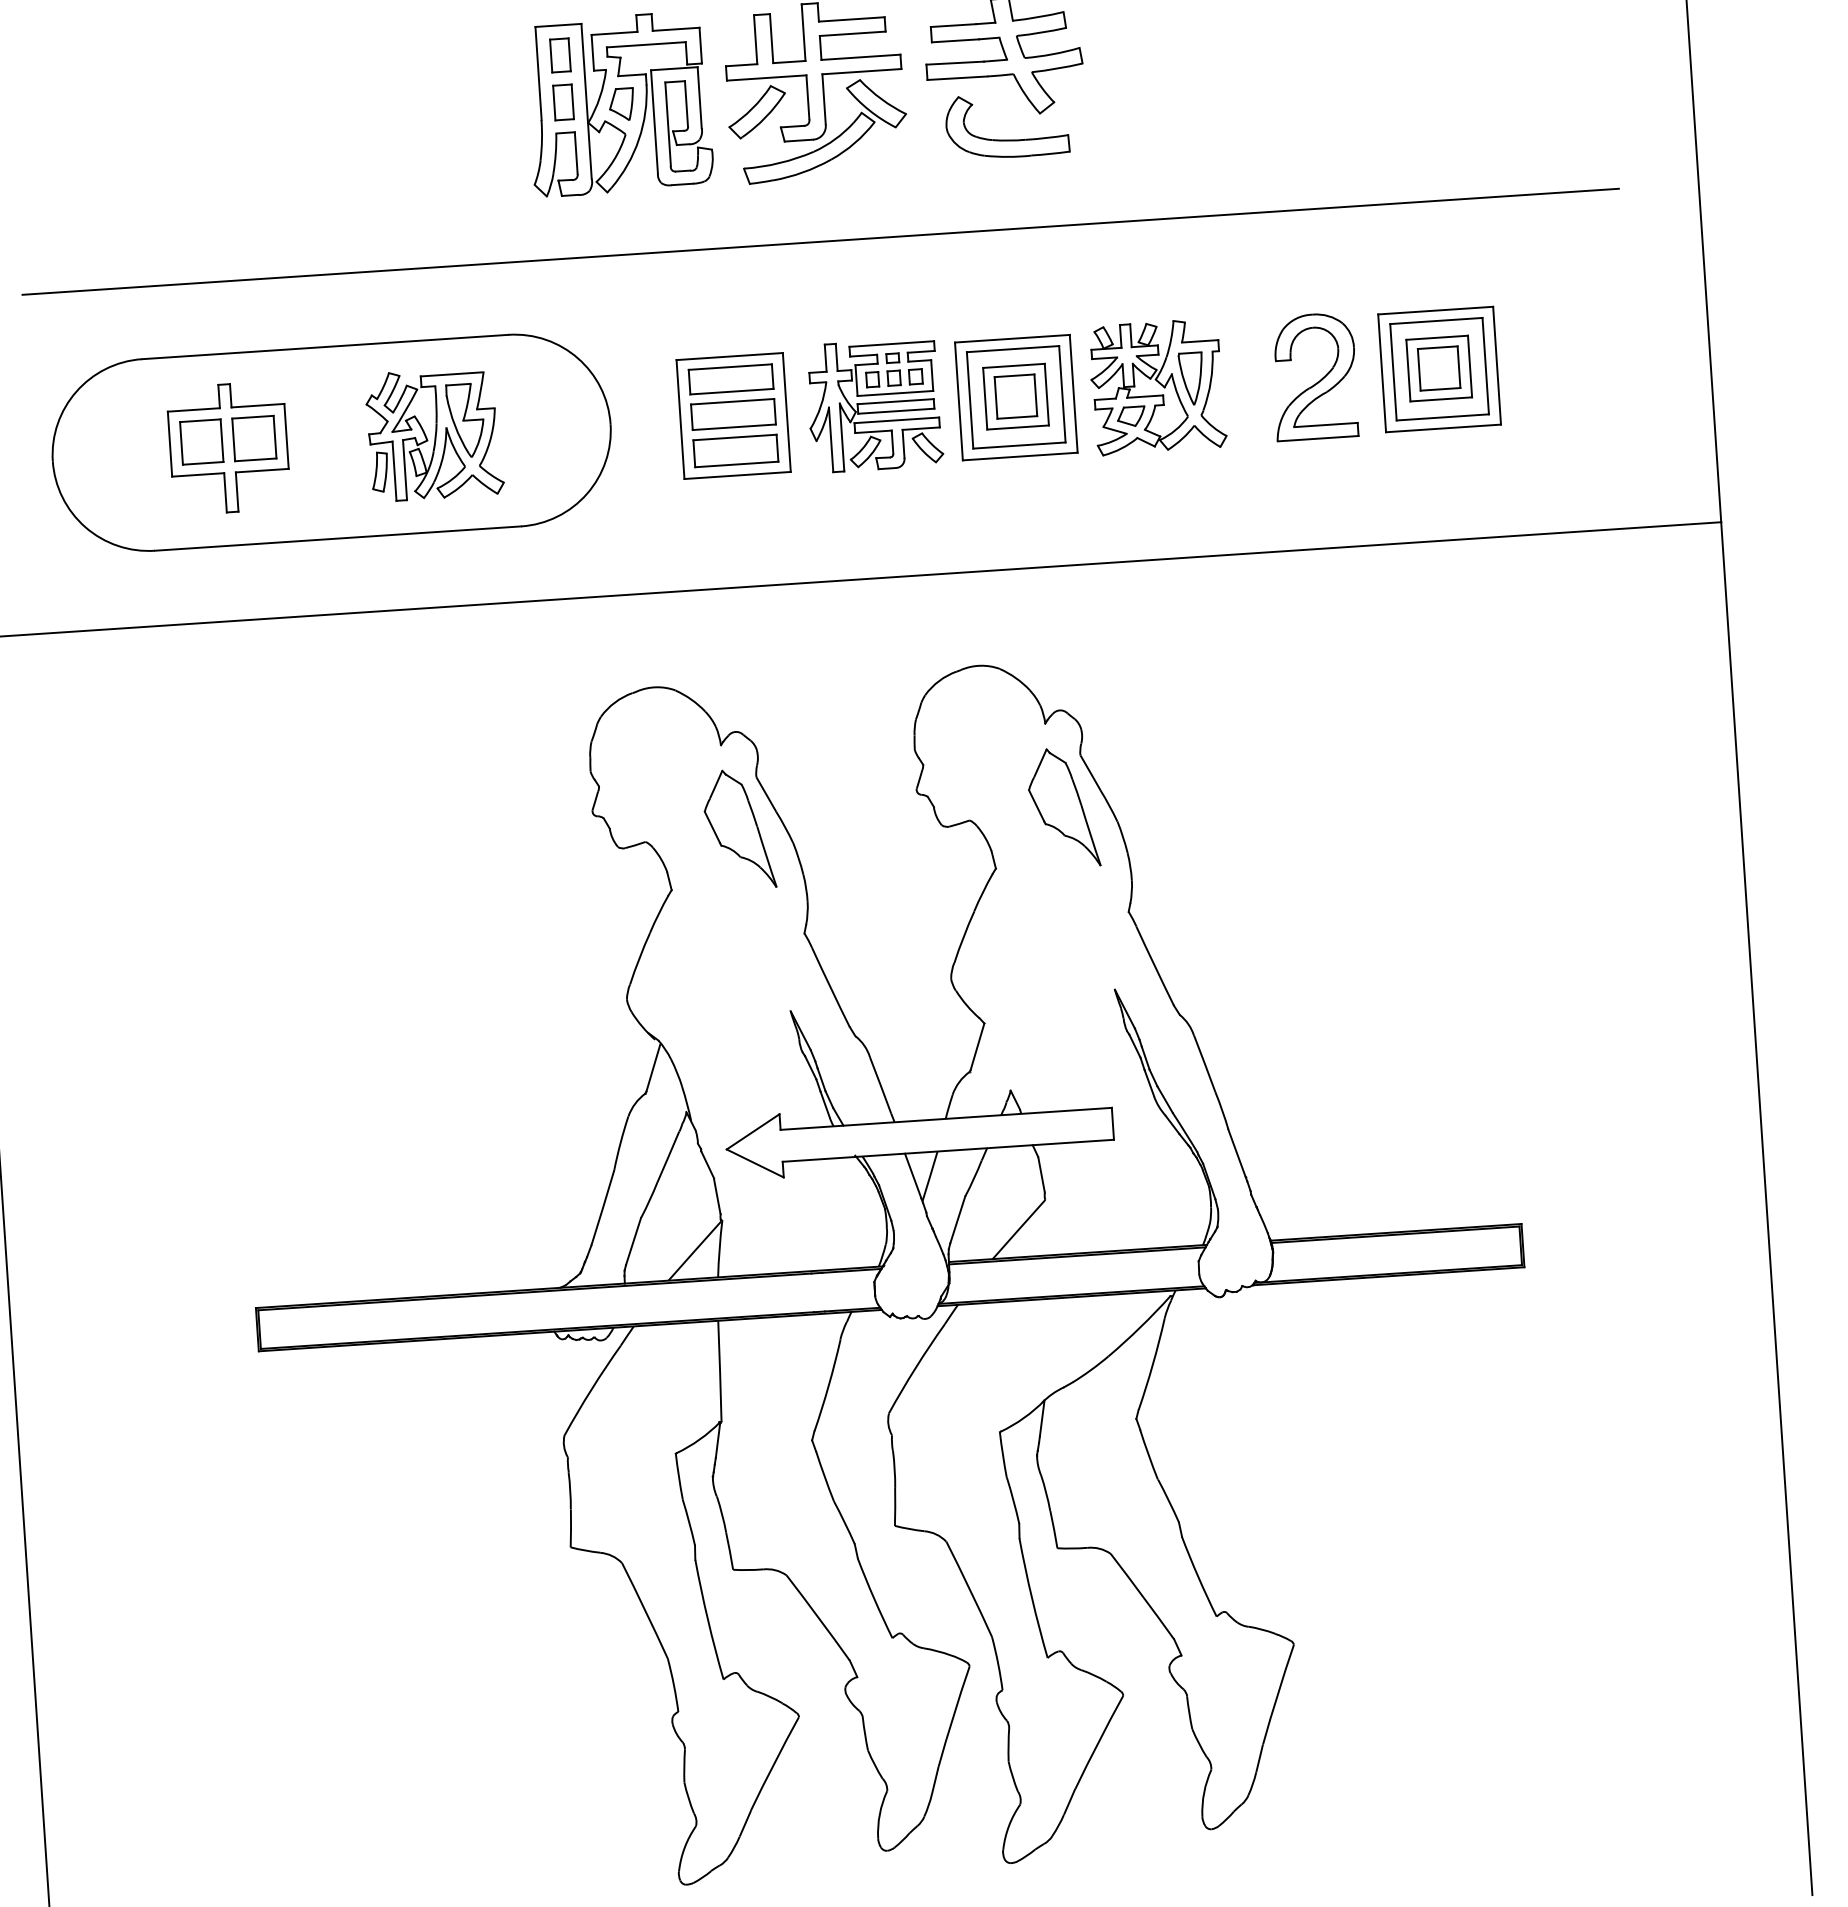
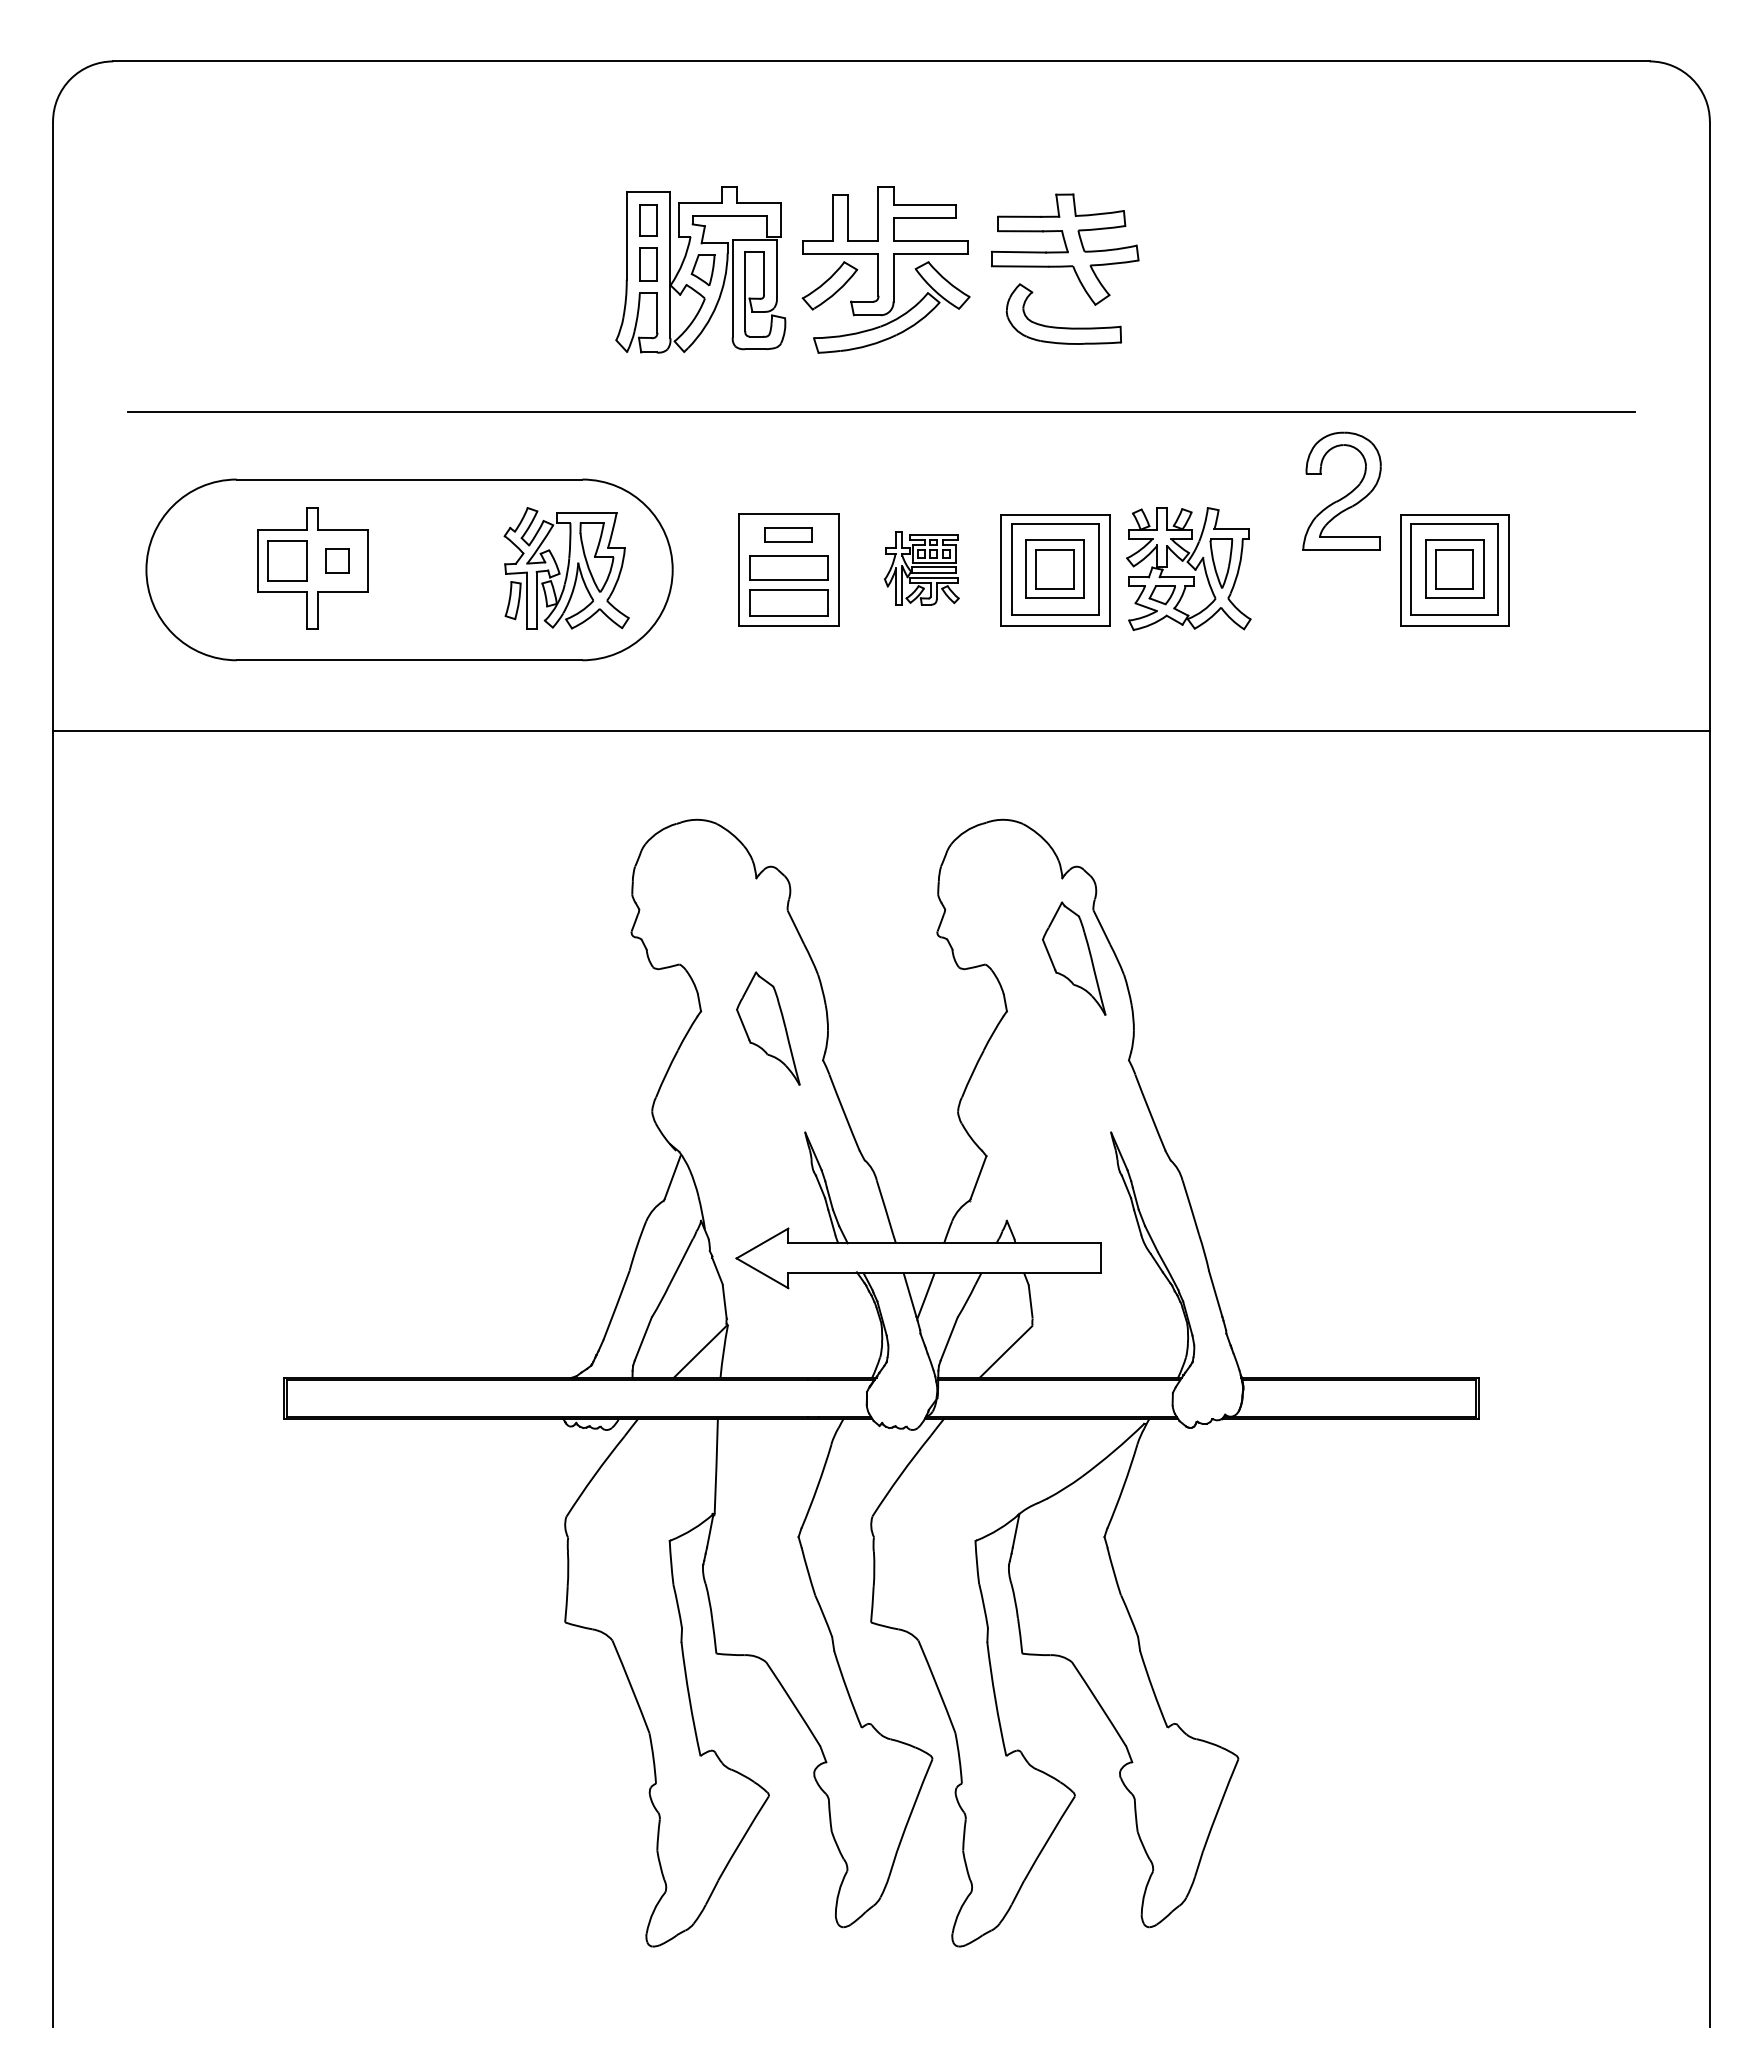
part: (730, 379) -> (788, 535), size x0.6
part: (1316, 382) -> (1343, 496), moved
part: (874, 405) -> (921, 568), size x0.6
part: (434, 434) -> (566, 568), moved
part: (254, 437) -> (337, 560), size x0.6
part: (739, 829) -> (768, 1028), moved

